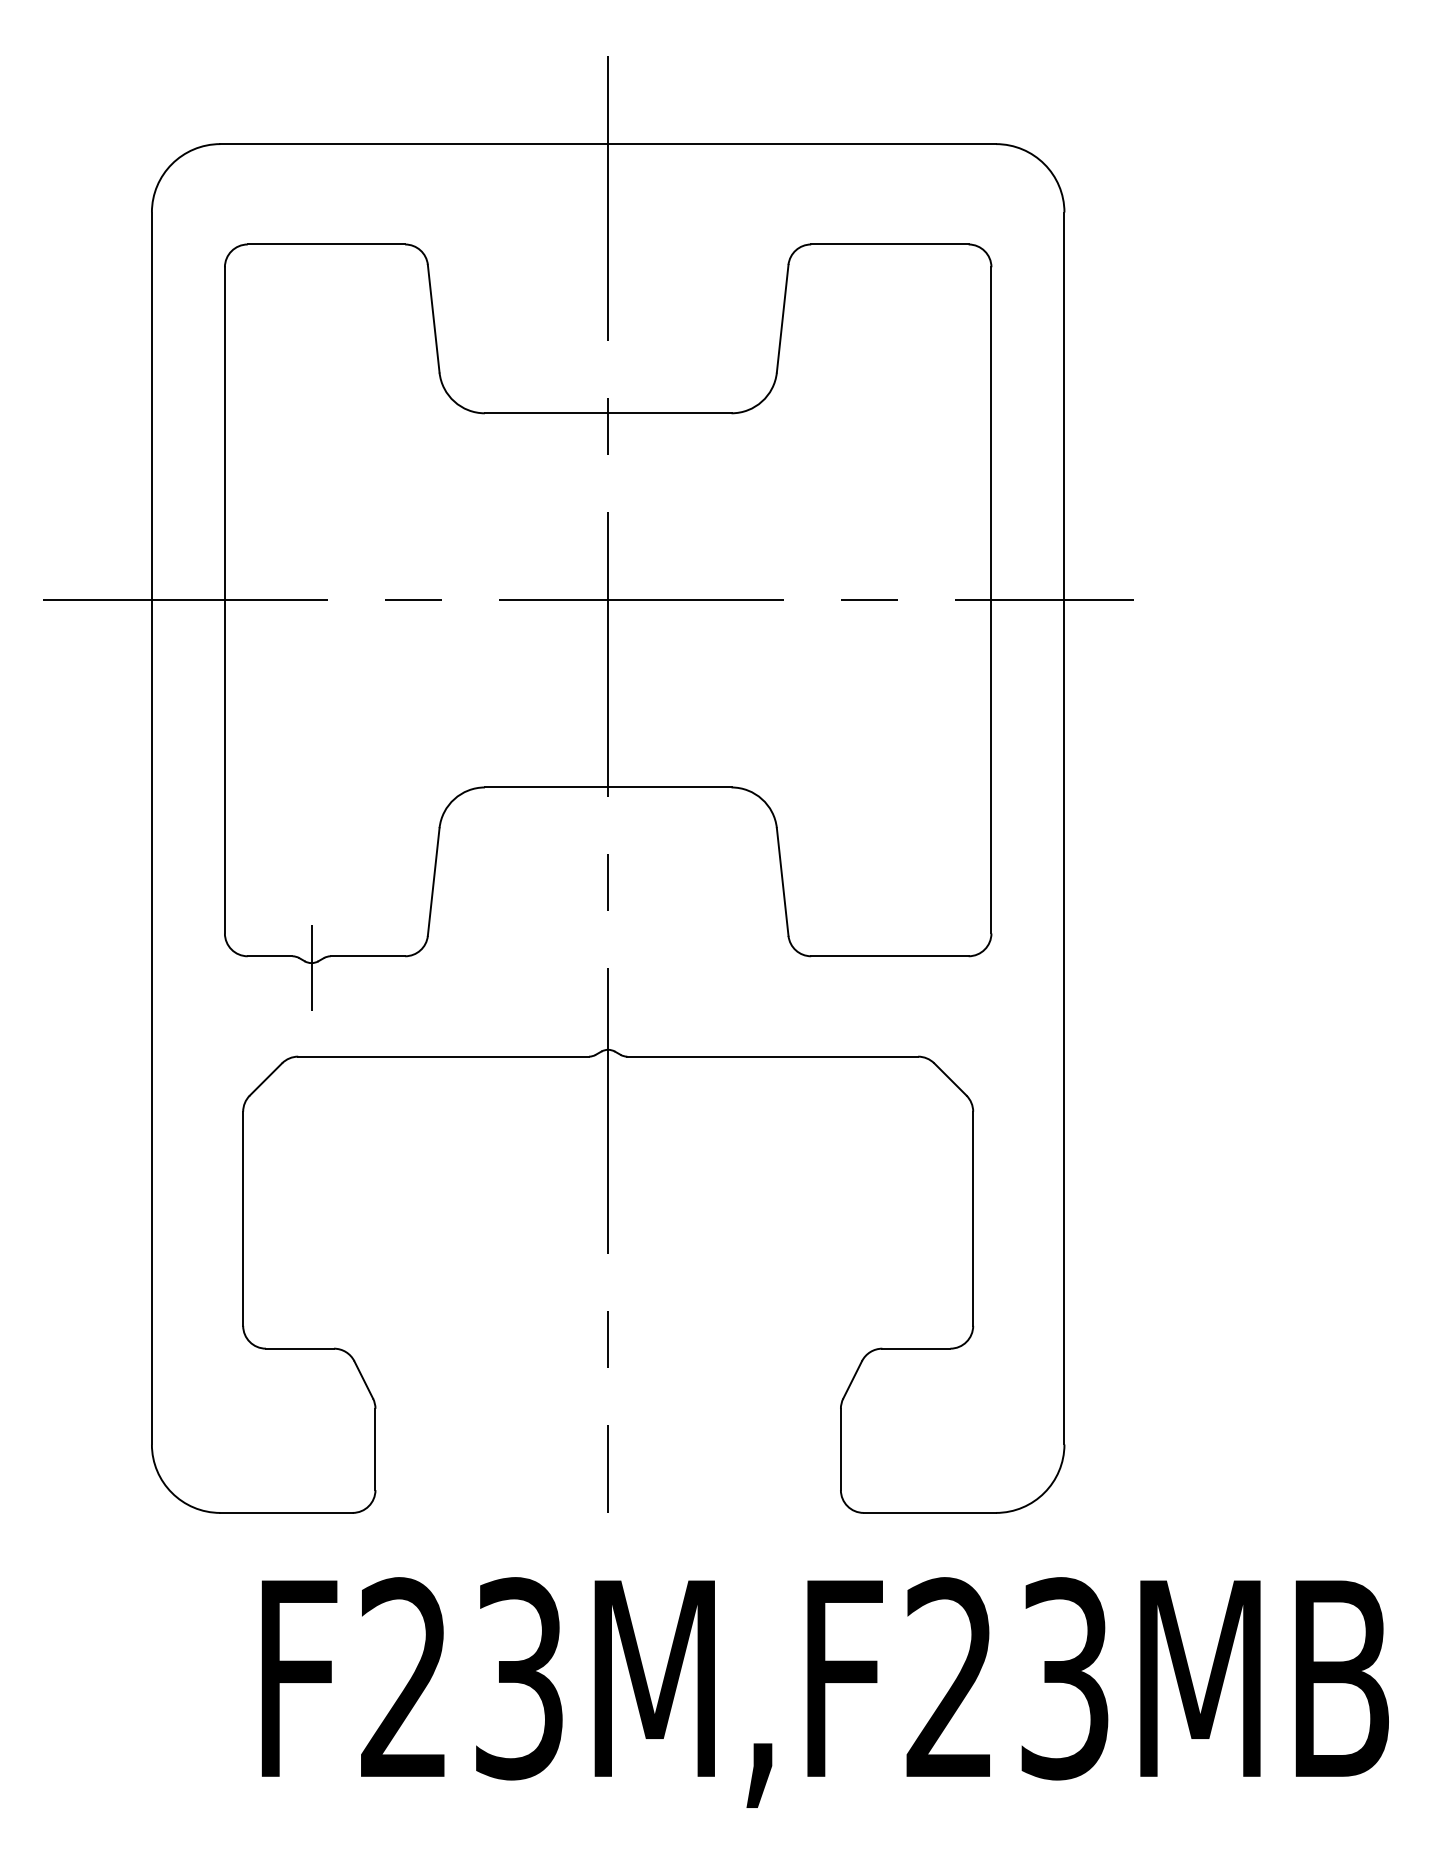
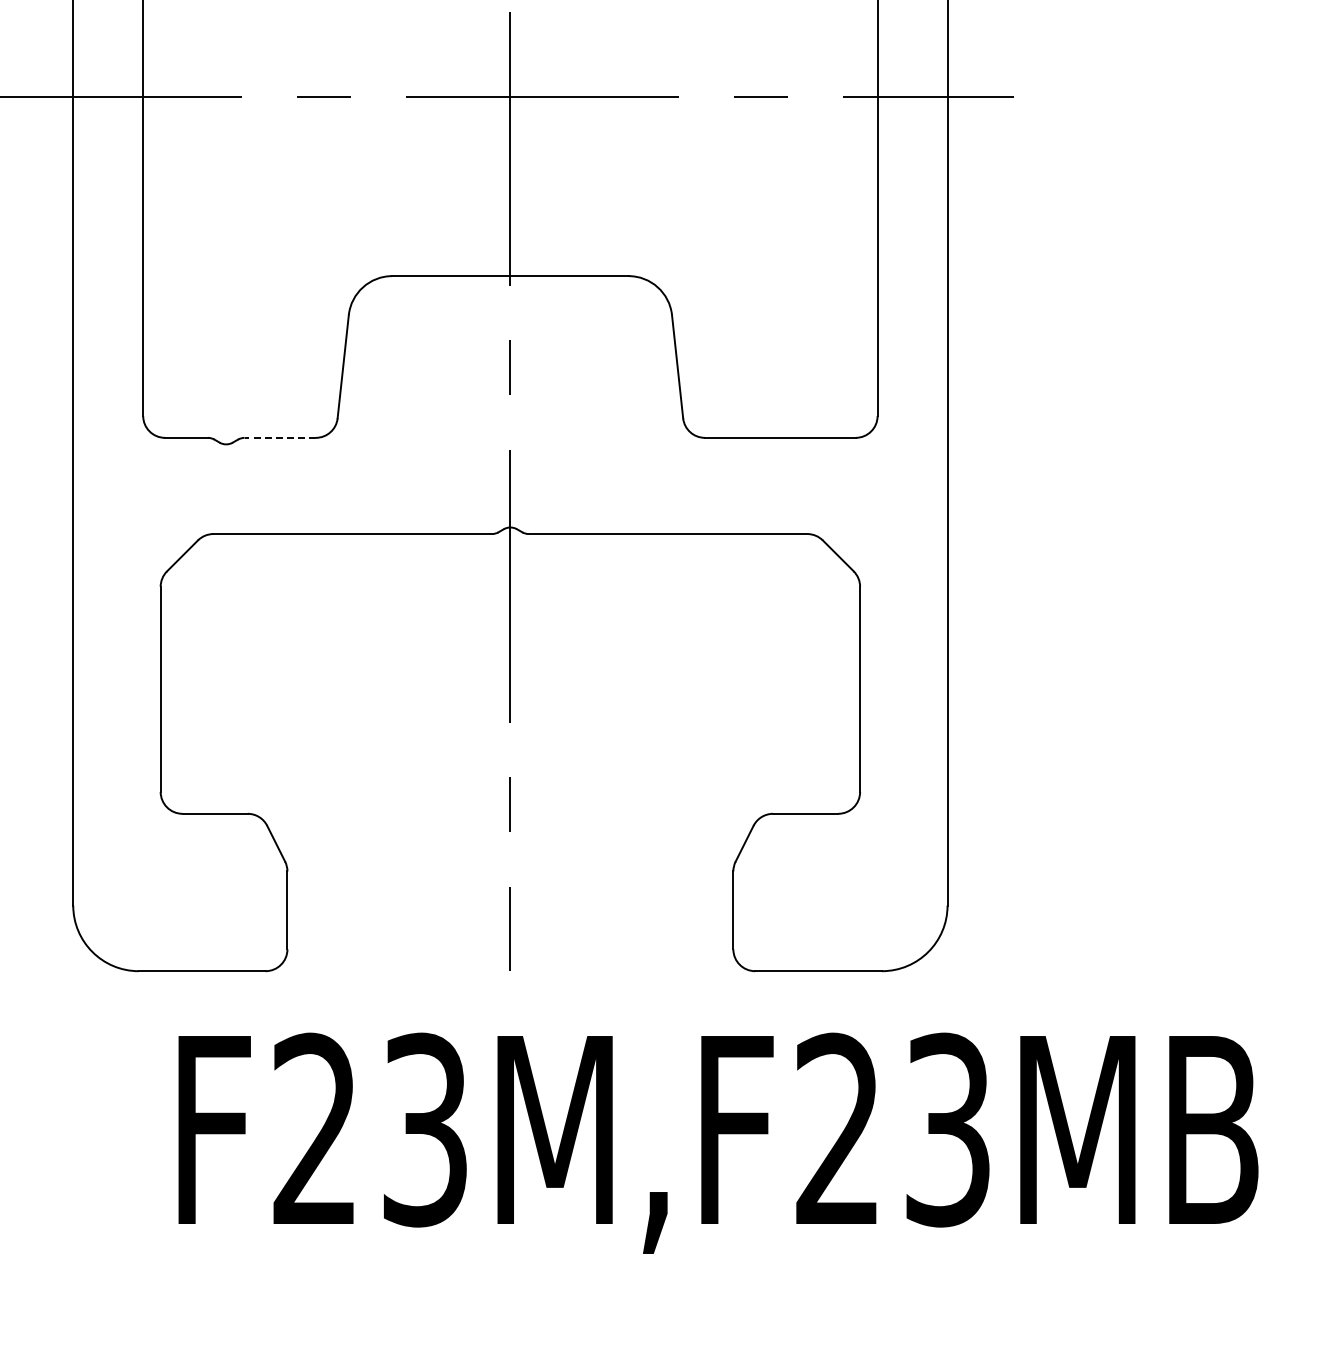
line: (367, 956) -> (279, 438), solid -> dashed
line: (311, 967) -> (226, 448), removed

